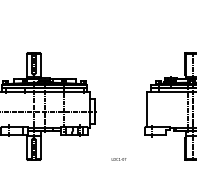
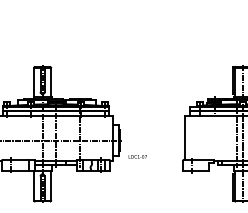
text: (118, 159) -> (137, 156), moved

